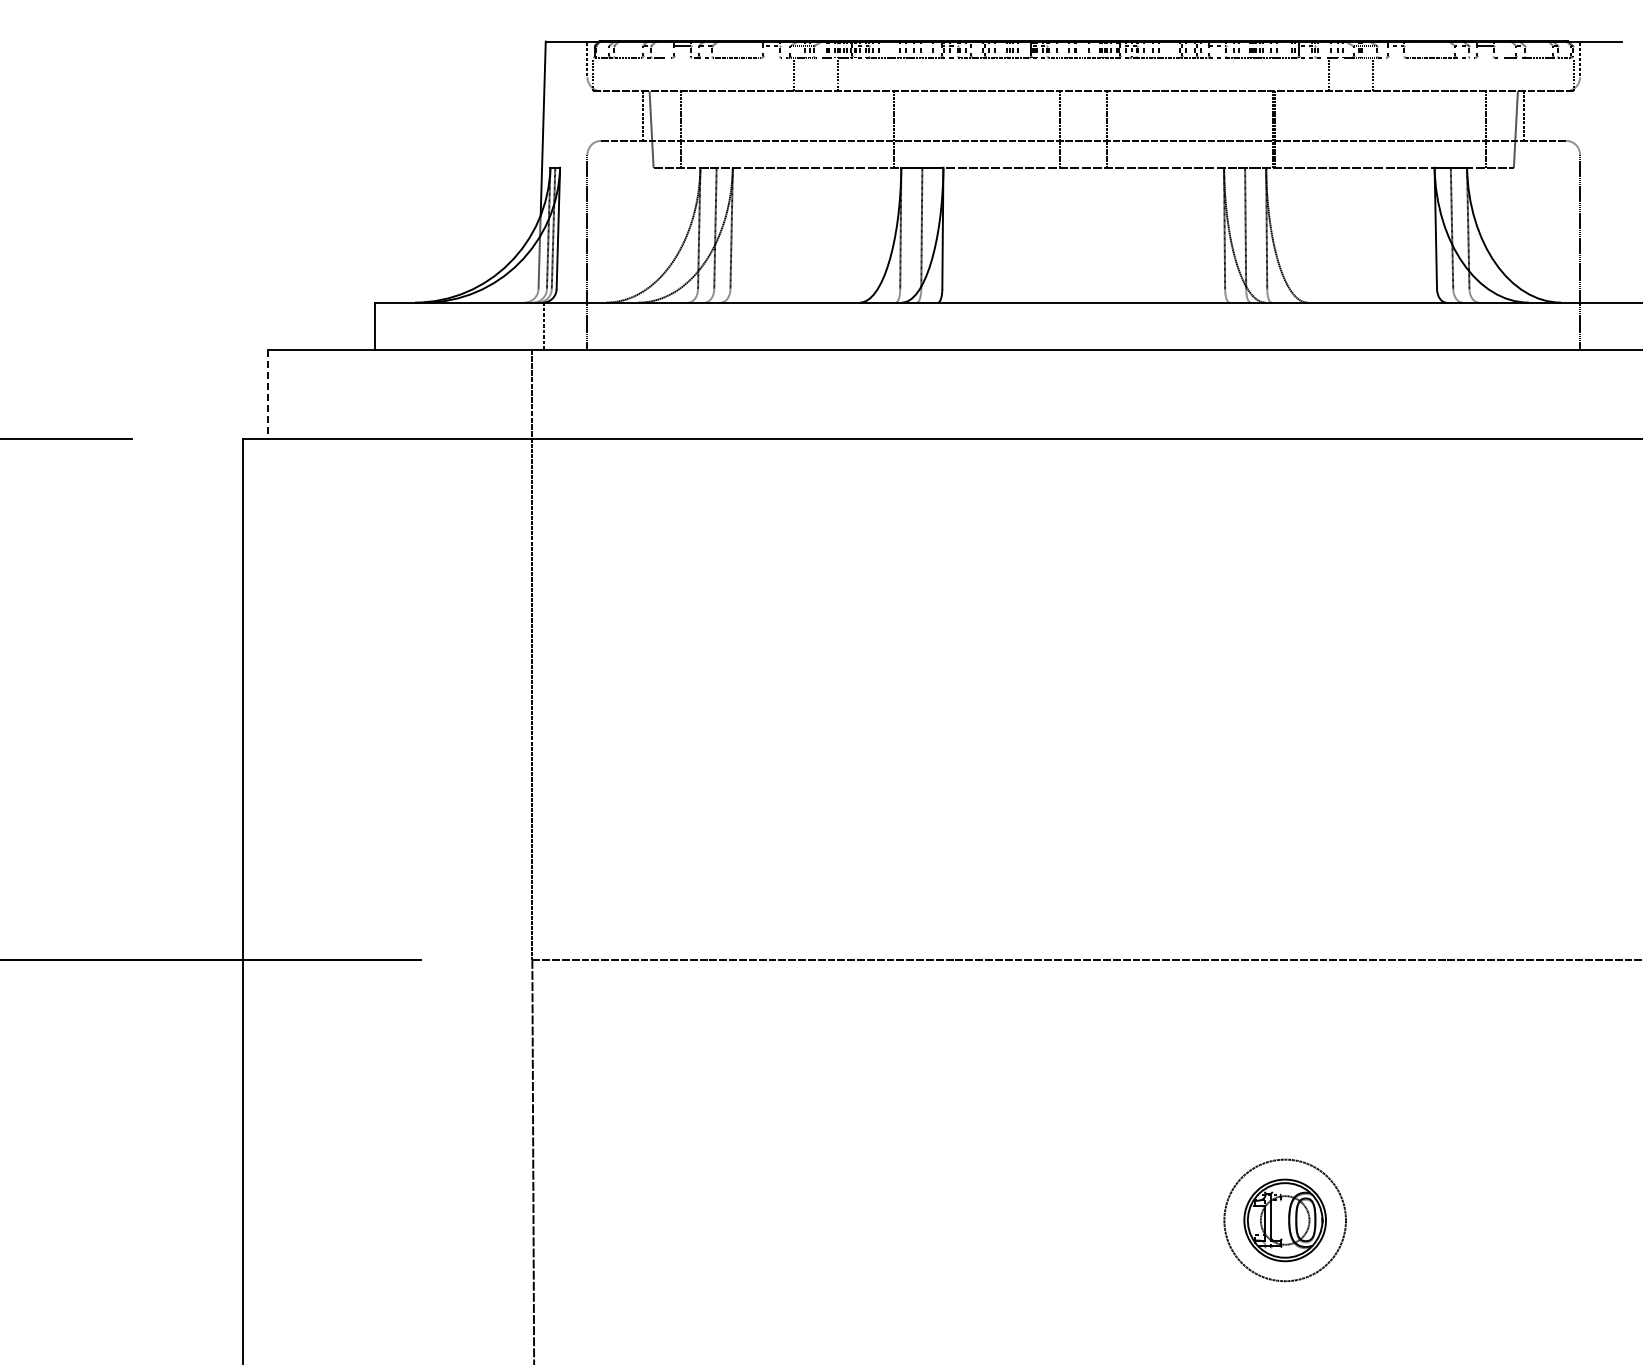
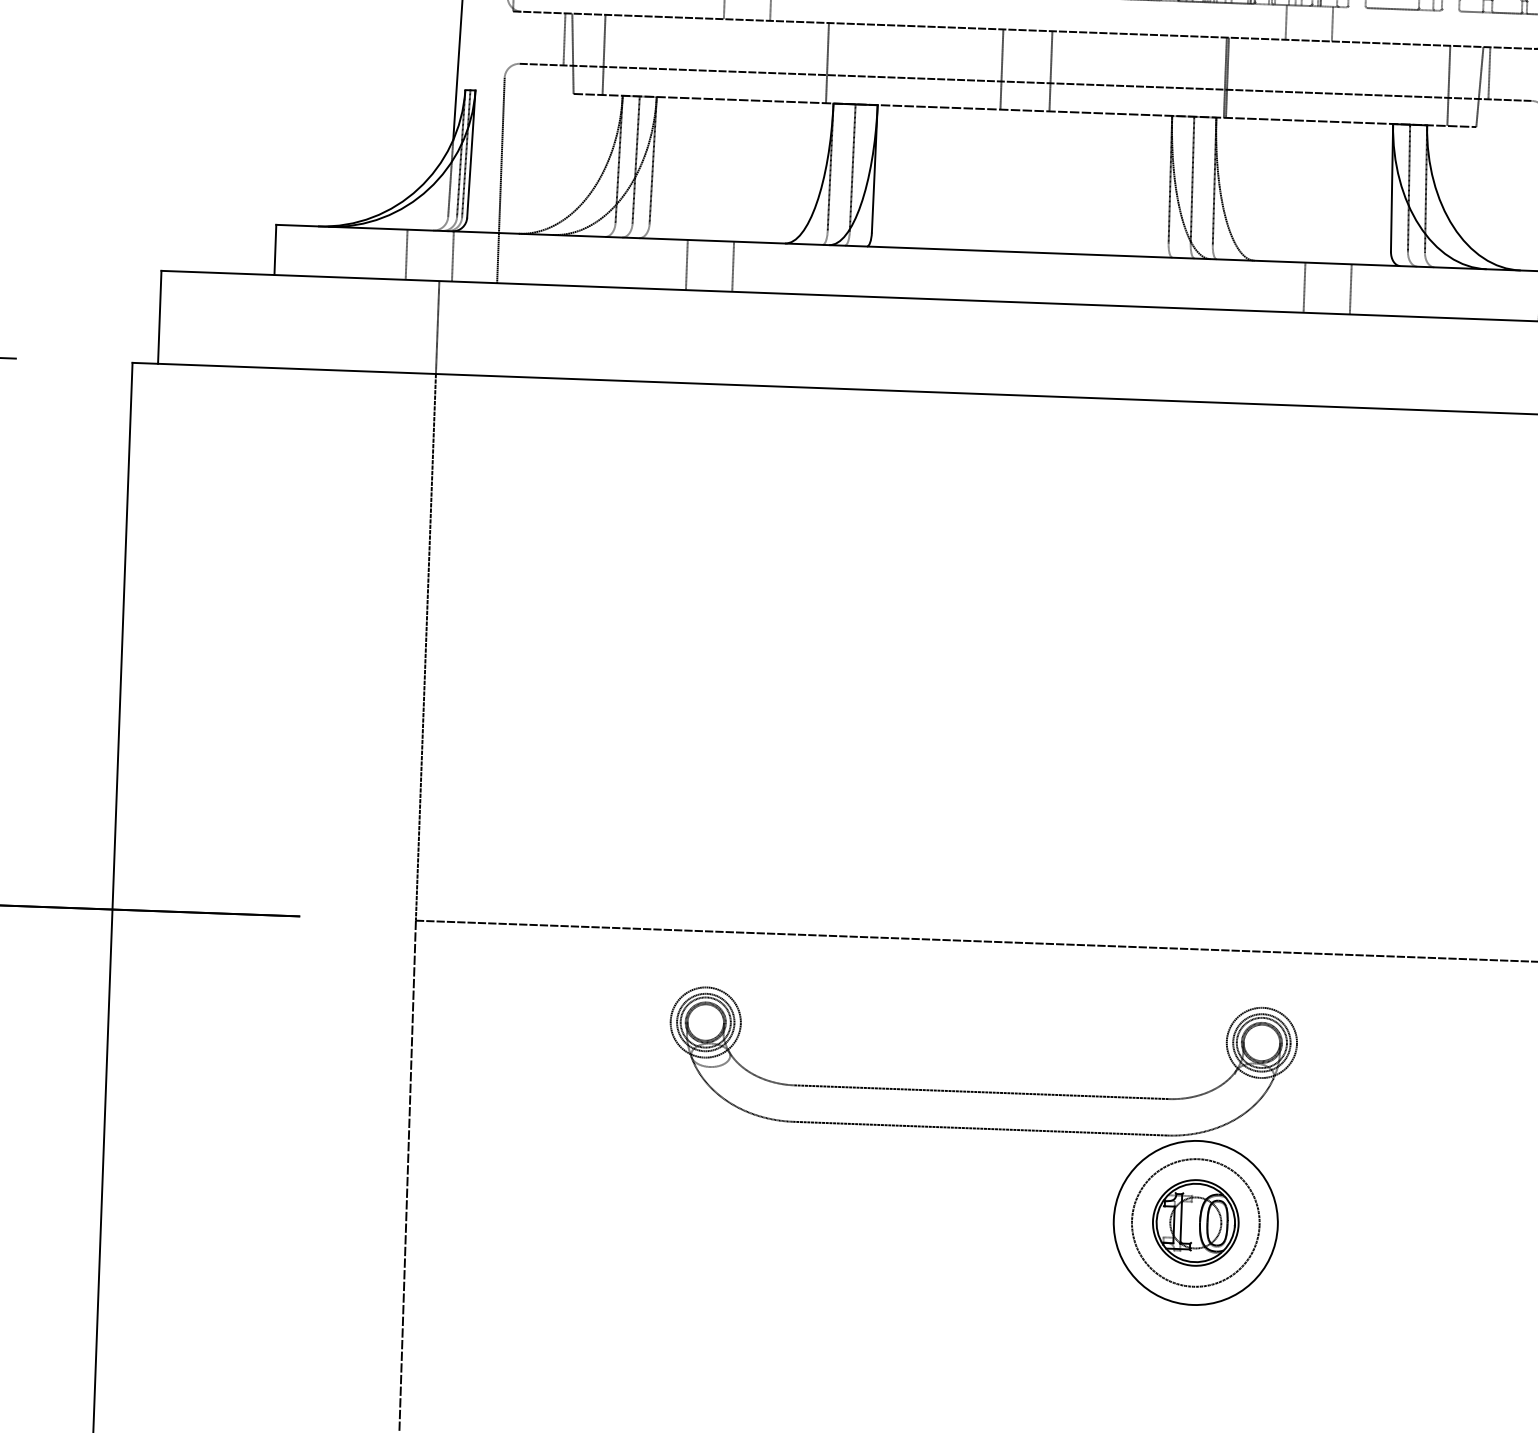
line: (500, 326) -> (406, 254), added
line: (767, 326) -> (687, 265), added
line: (811, 326) -> (733, 266), added
line: (1355, 326) -> (1303, 287), added
line: (1400, 326) -> (1351, 289), added
line: (267, 395) -> (159, 318), dashed -> solid
part: (1075, 1138) -> (978, 1128), added

